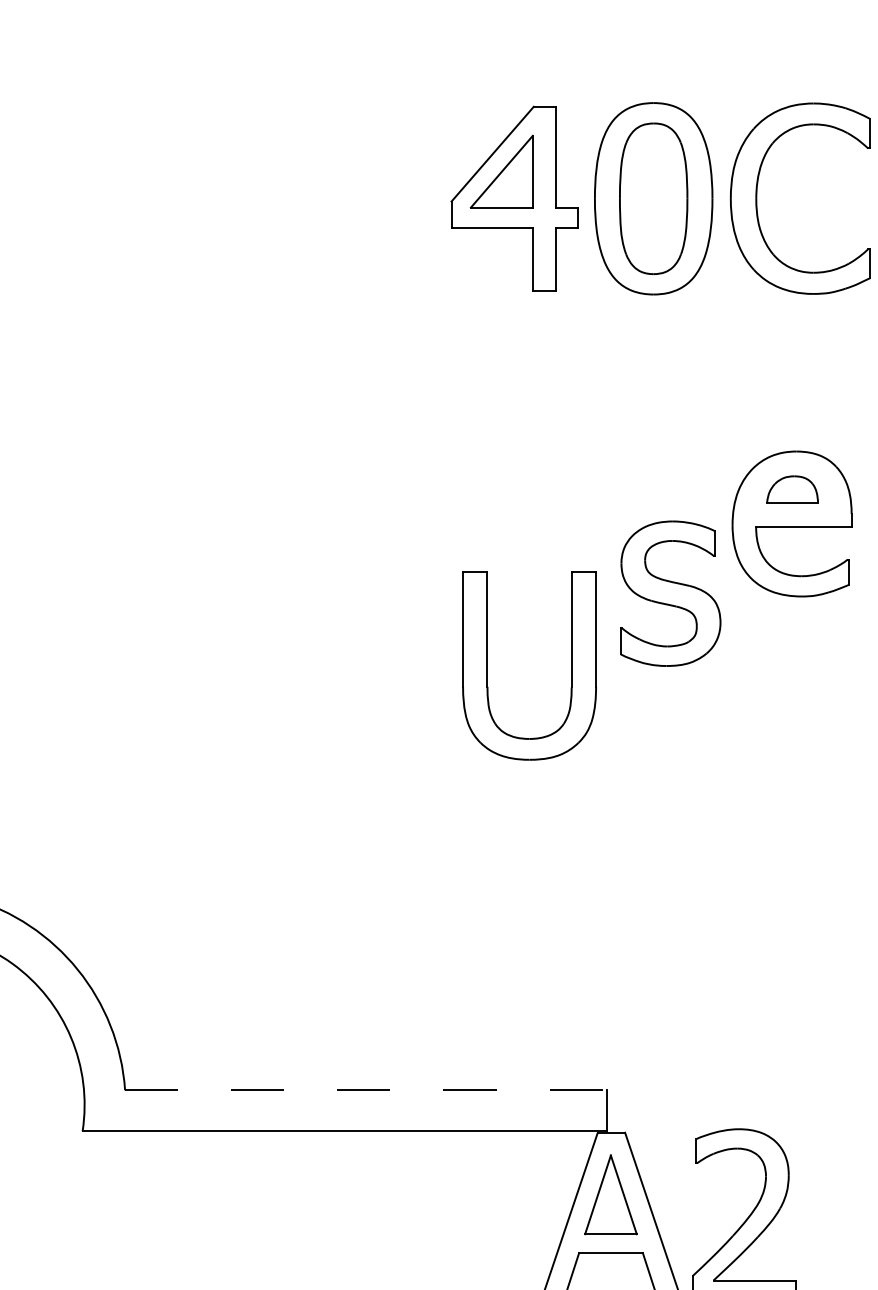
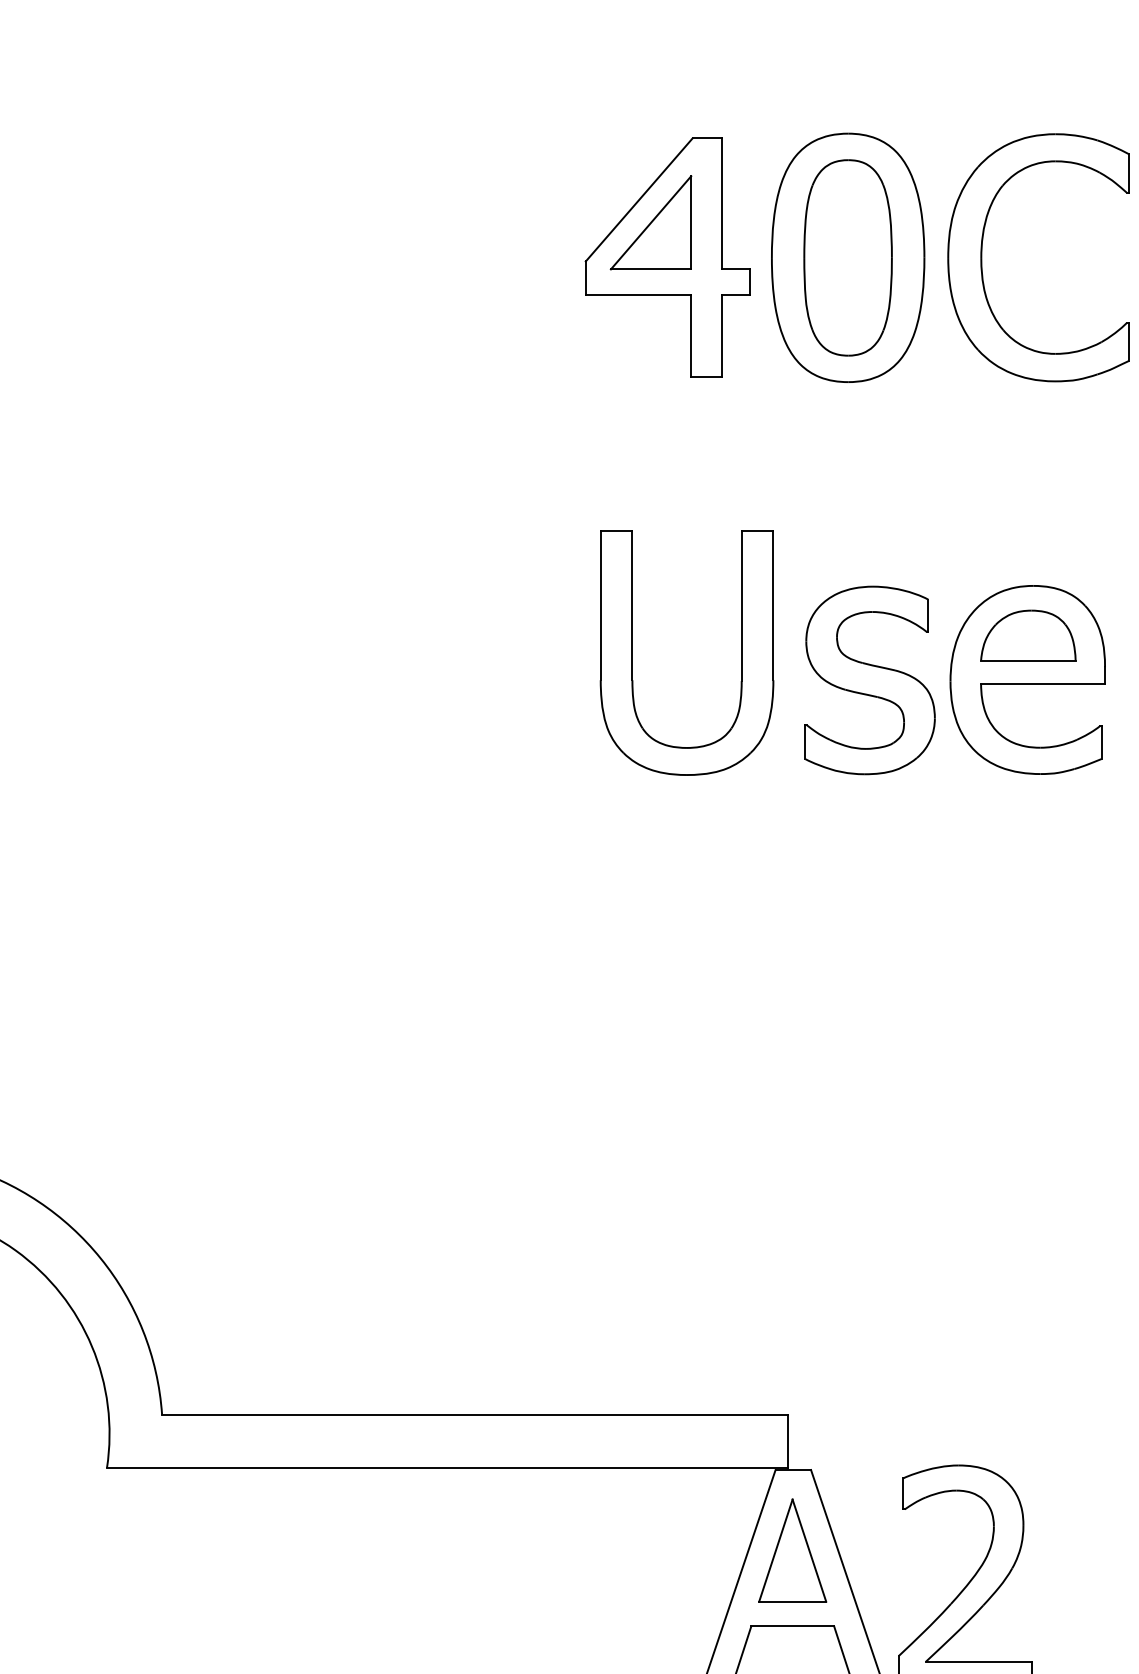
part: (792, 489) -> (1028, 635), size x1.43
part: (670, 593) -> (869, 680), moved
part: (487, 665) -> (632, 652), moved
line: (365, 1089) -> (474, 1414), dashed -> solid

